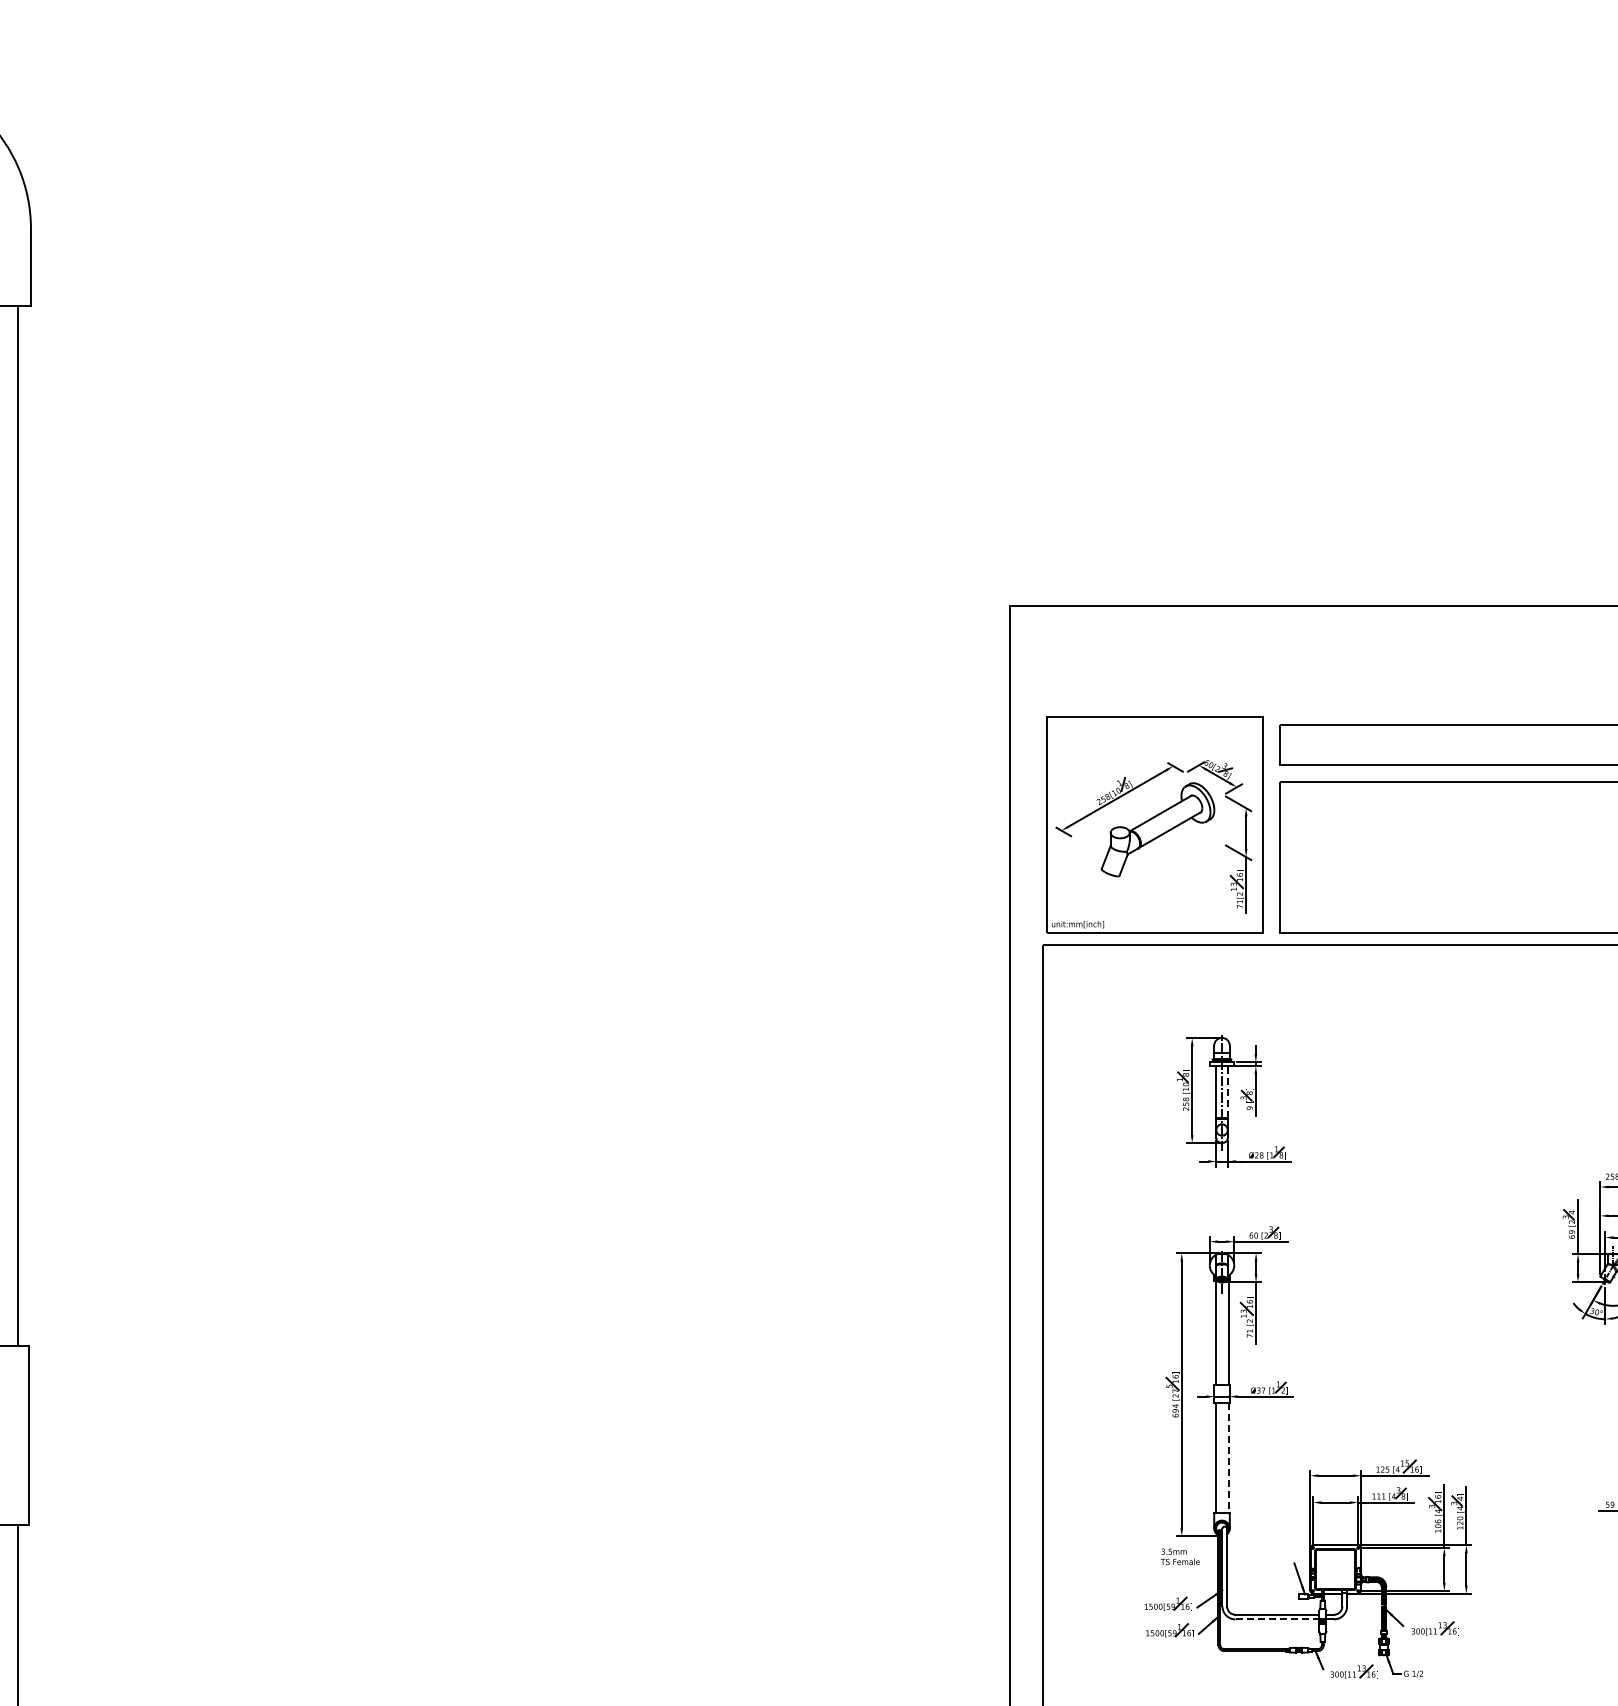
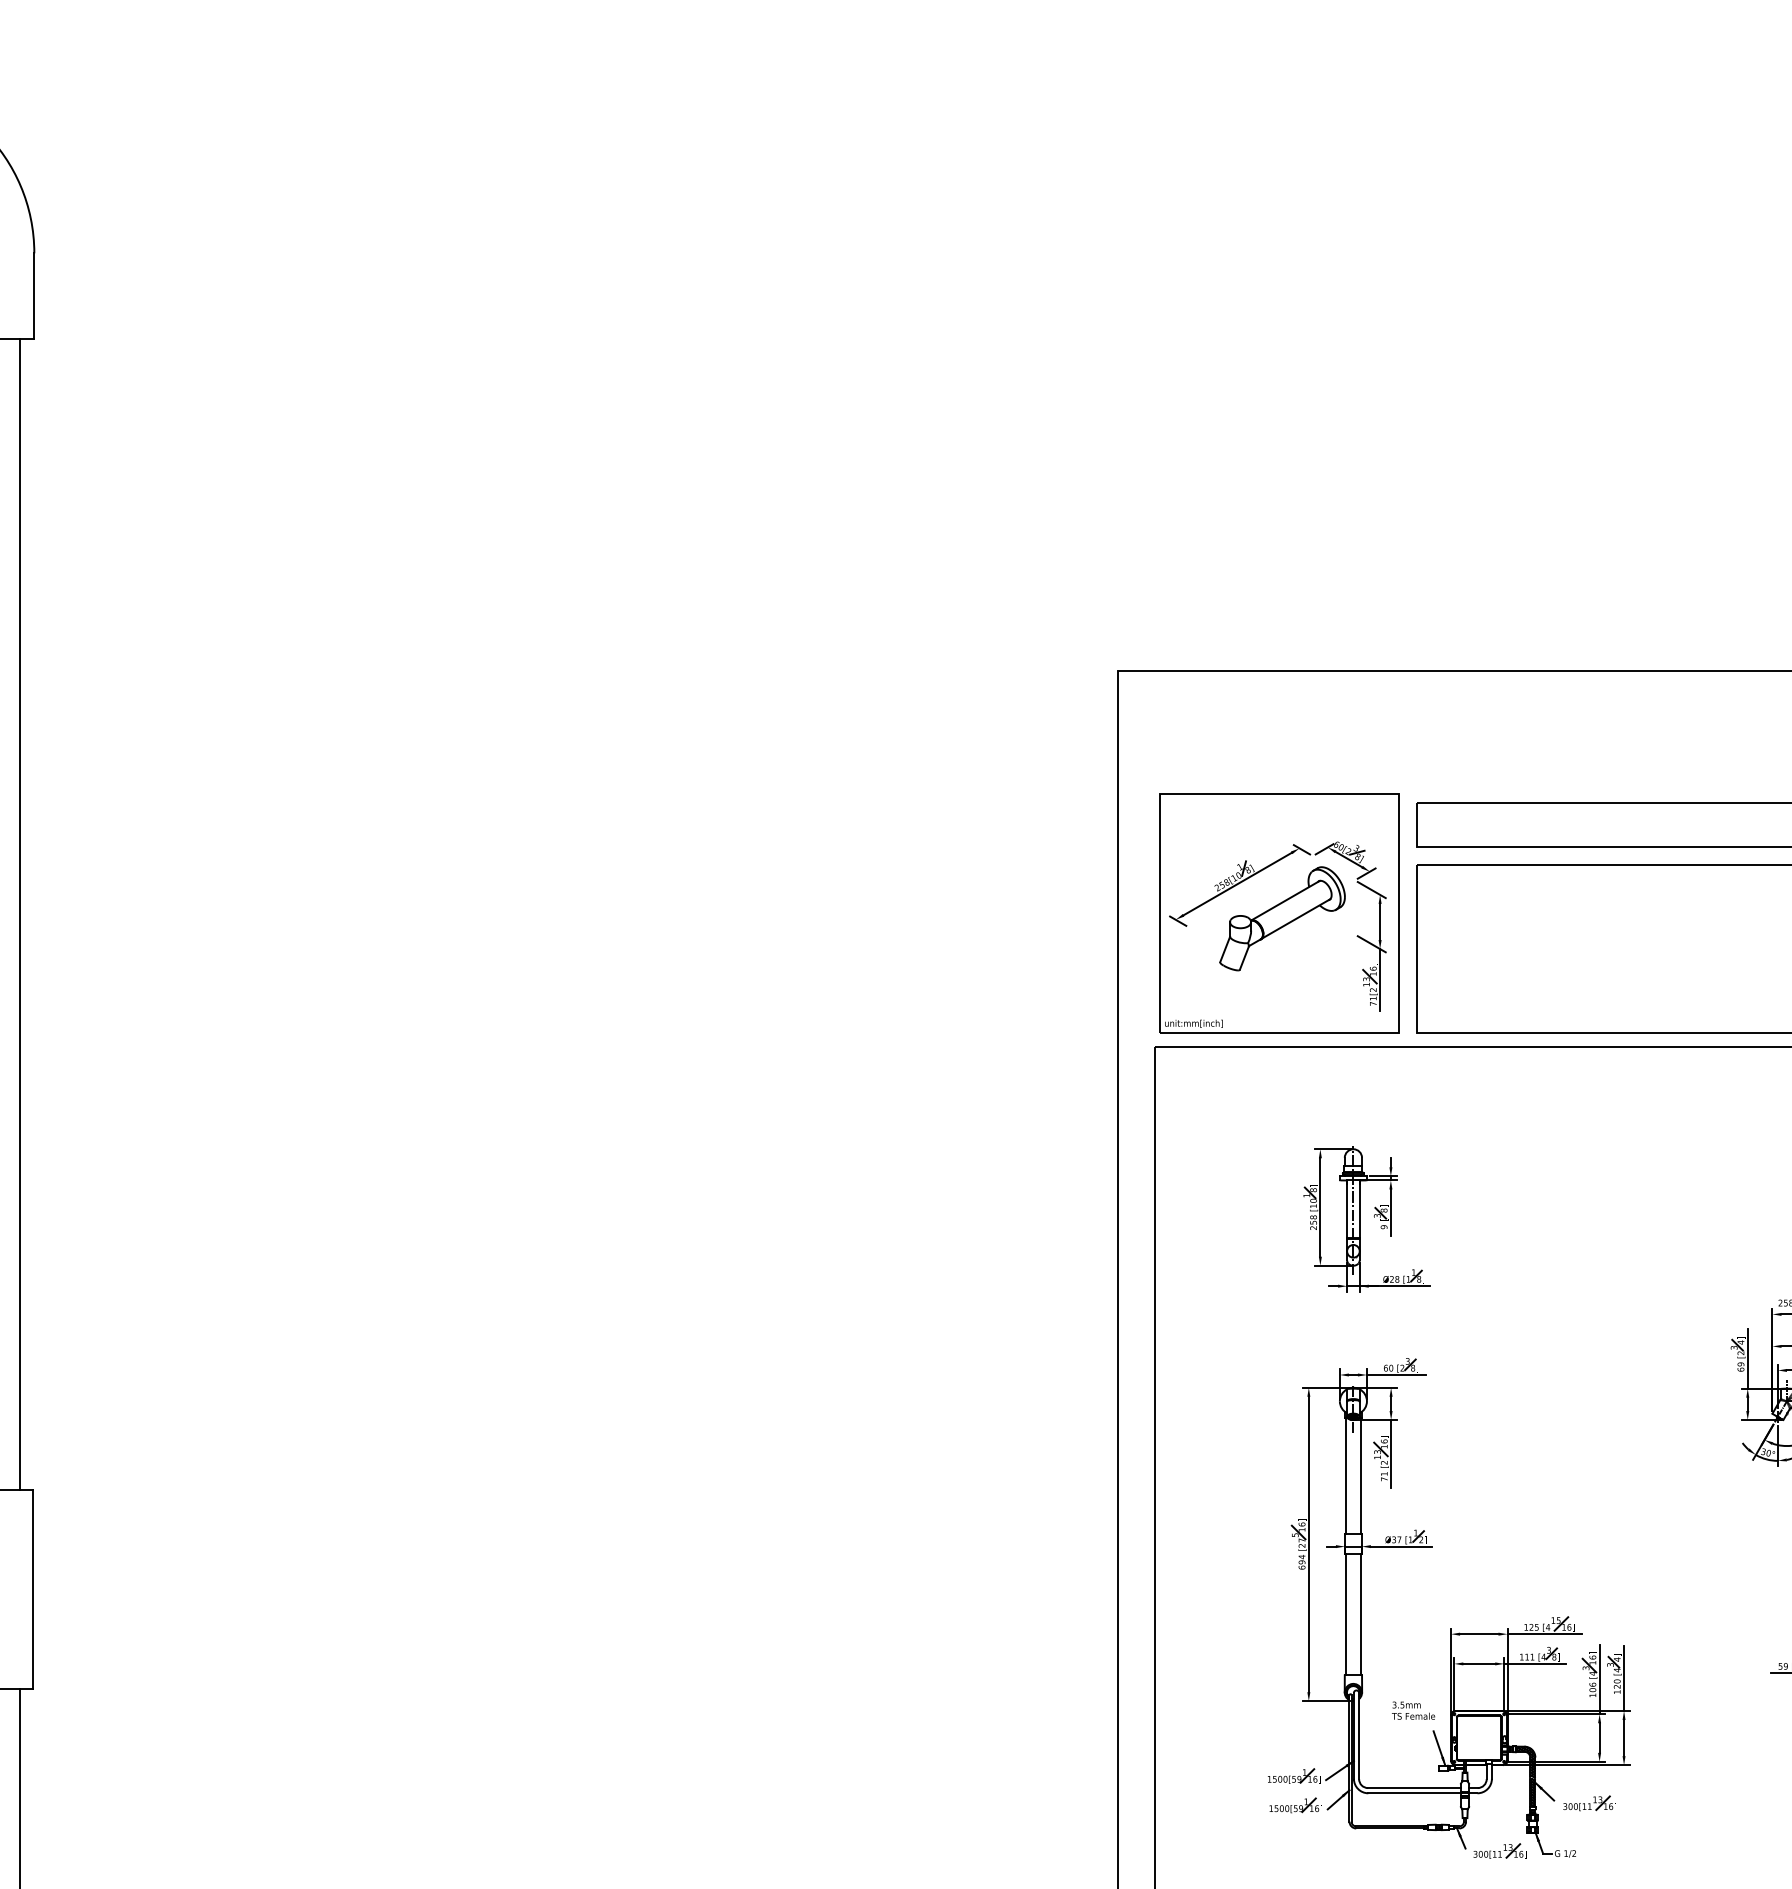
line: (1227, 1091) -> (1359, 1208), dashed -> solid
line: (1228, 1458) -> (1360, 1615), dashed -> solid
text: (1179, 1556) -> (1412, 1710), moved
line: (1278, 1619) -> (1415, 1793), dashed -> solid

